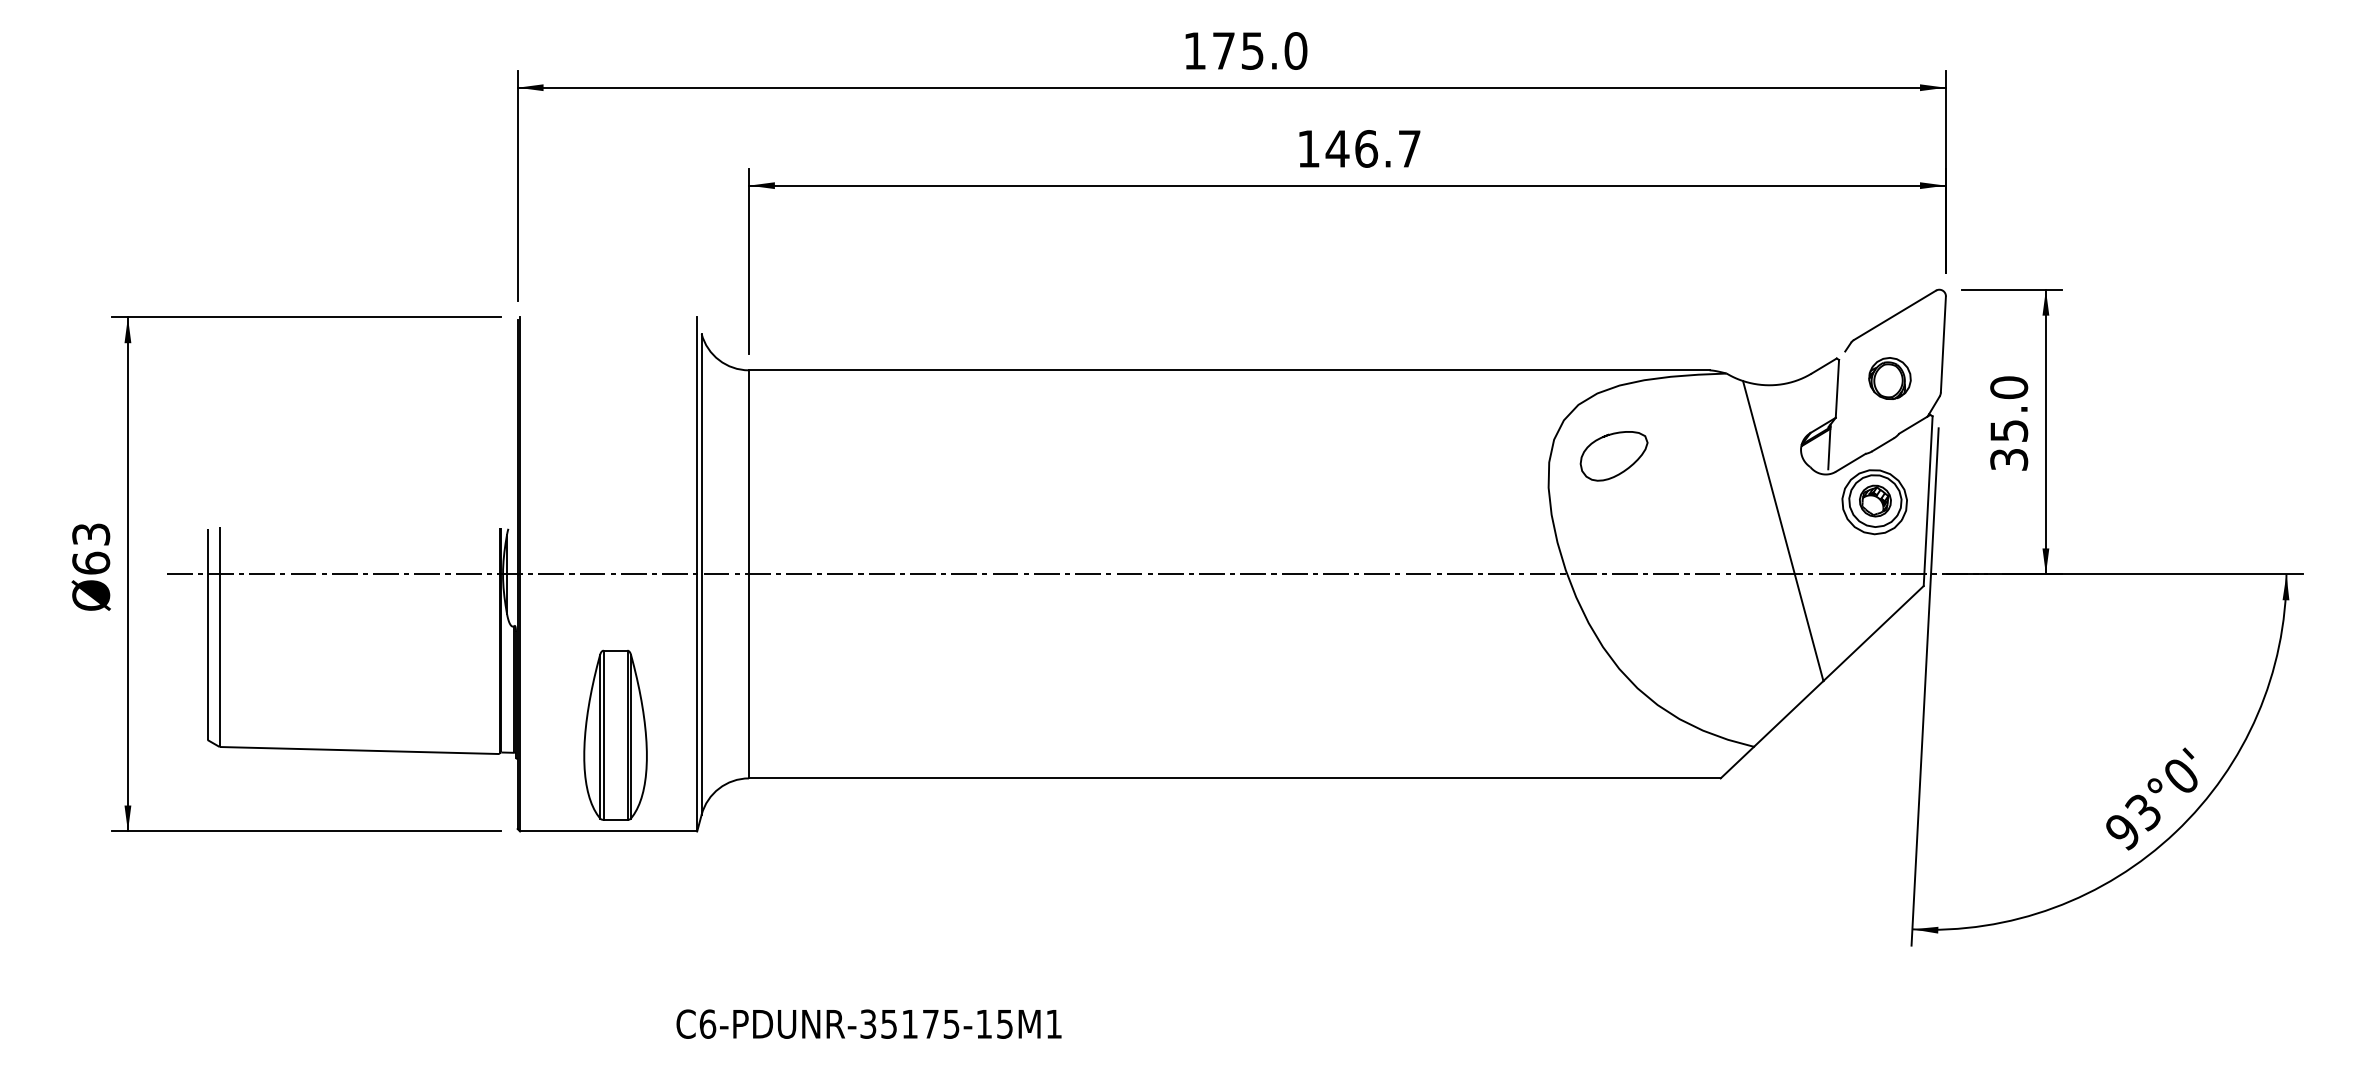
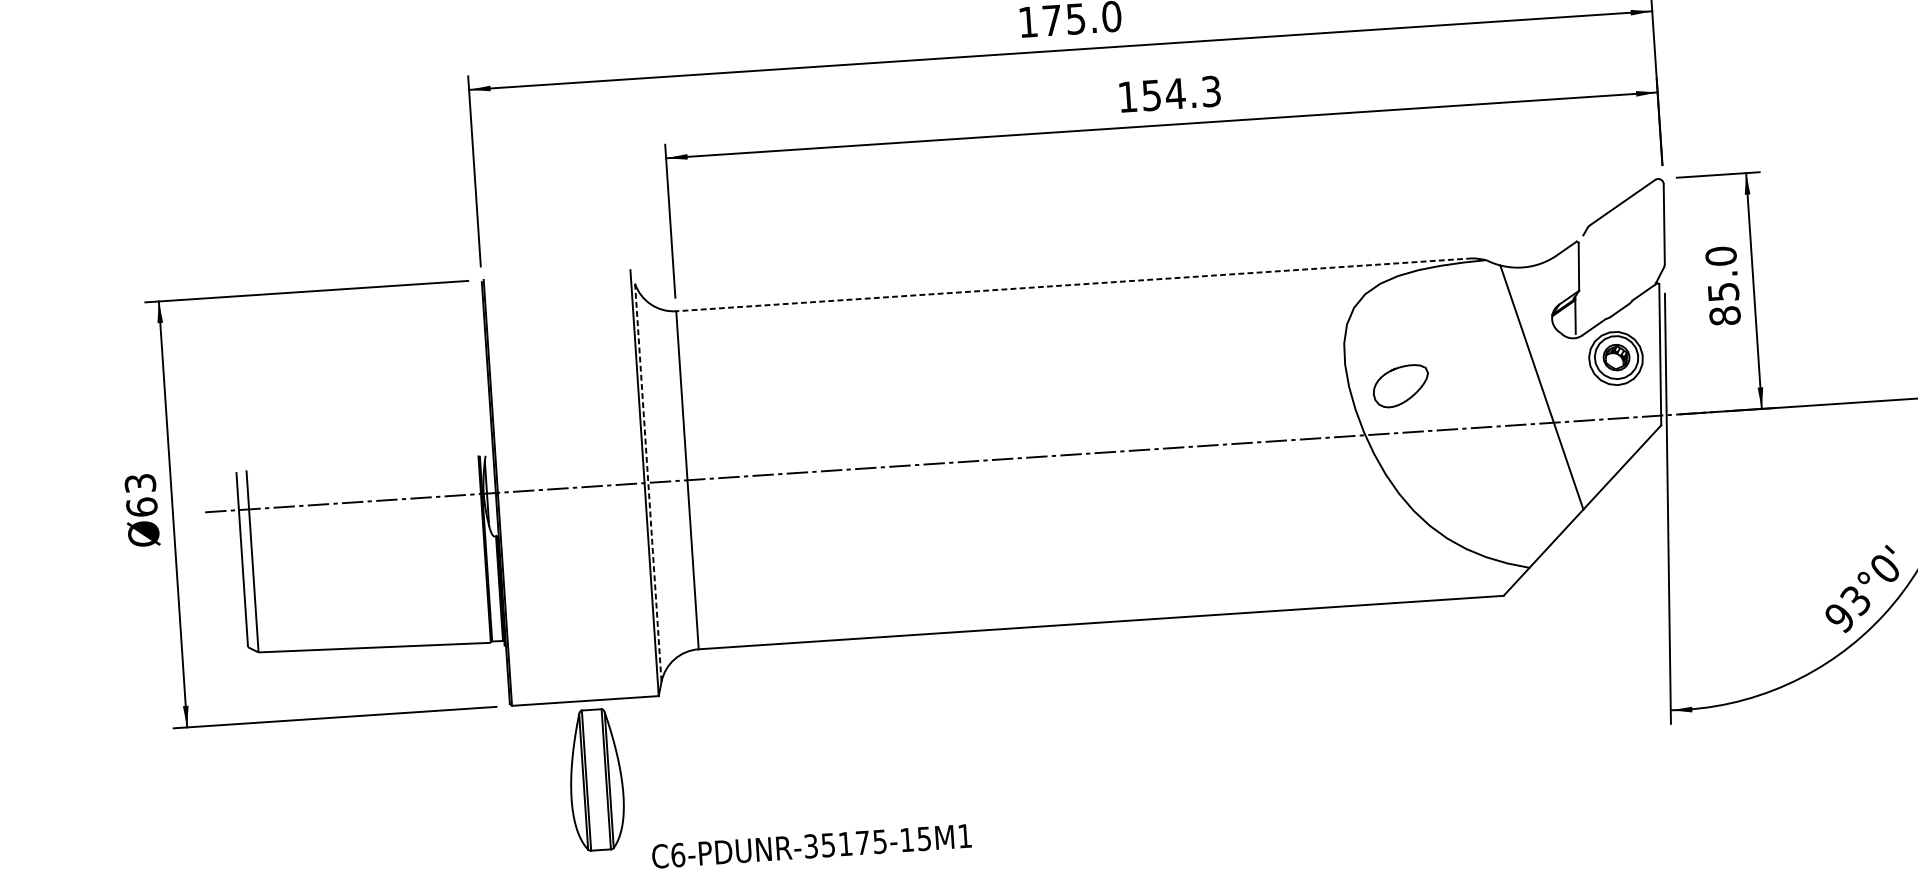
text: (1372, 148) -> (1180, 93), 146.7 -> 154.3
line: (1228, 370) -> (1073, 285), solid -> dashed
part: (1889, 378) -> (1621, 255), removed
text: (2009, 459) -> (1725, 315), 35.0 -> 85.0
curve: (1621, 471) -> (1408, 398), moved
line: (701, 574) -> (648, 483), solid -> dashed
part: (615, 734) -> (596, 779), moved

